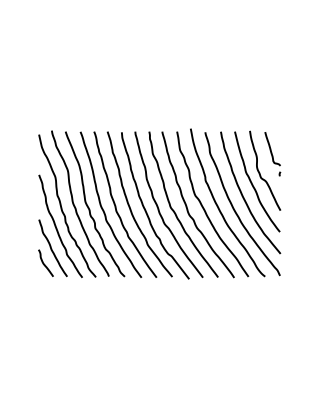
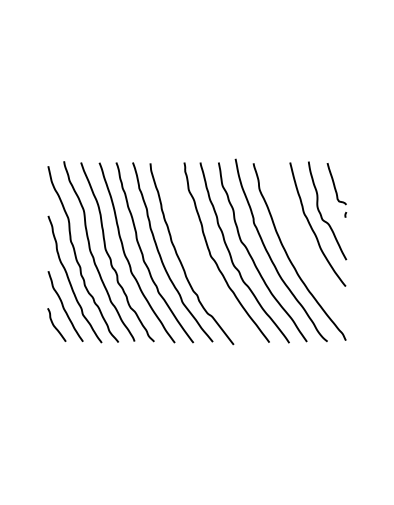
curve: (243, 195) -> (300, 241), removed
curve: (159, 208) -> (197, 257), removed

